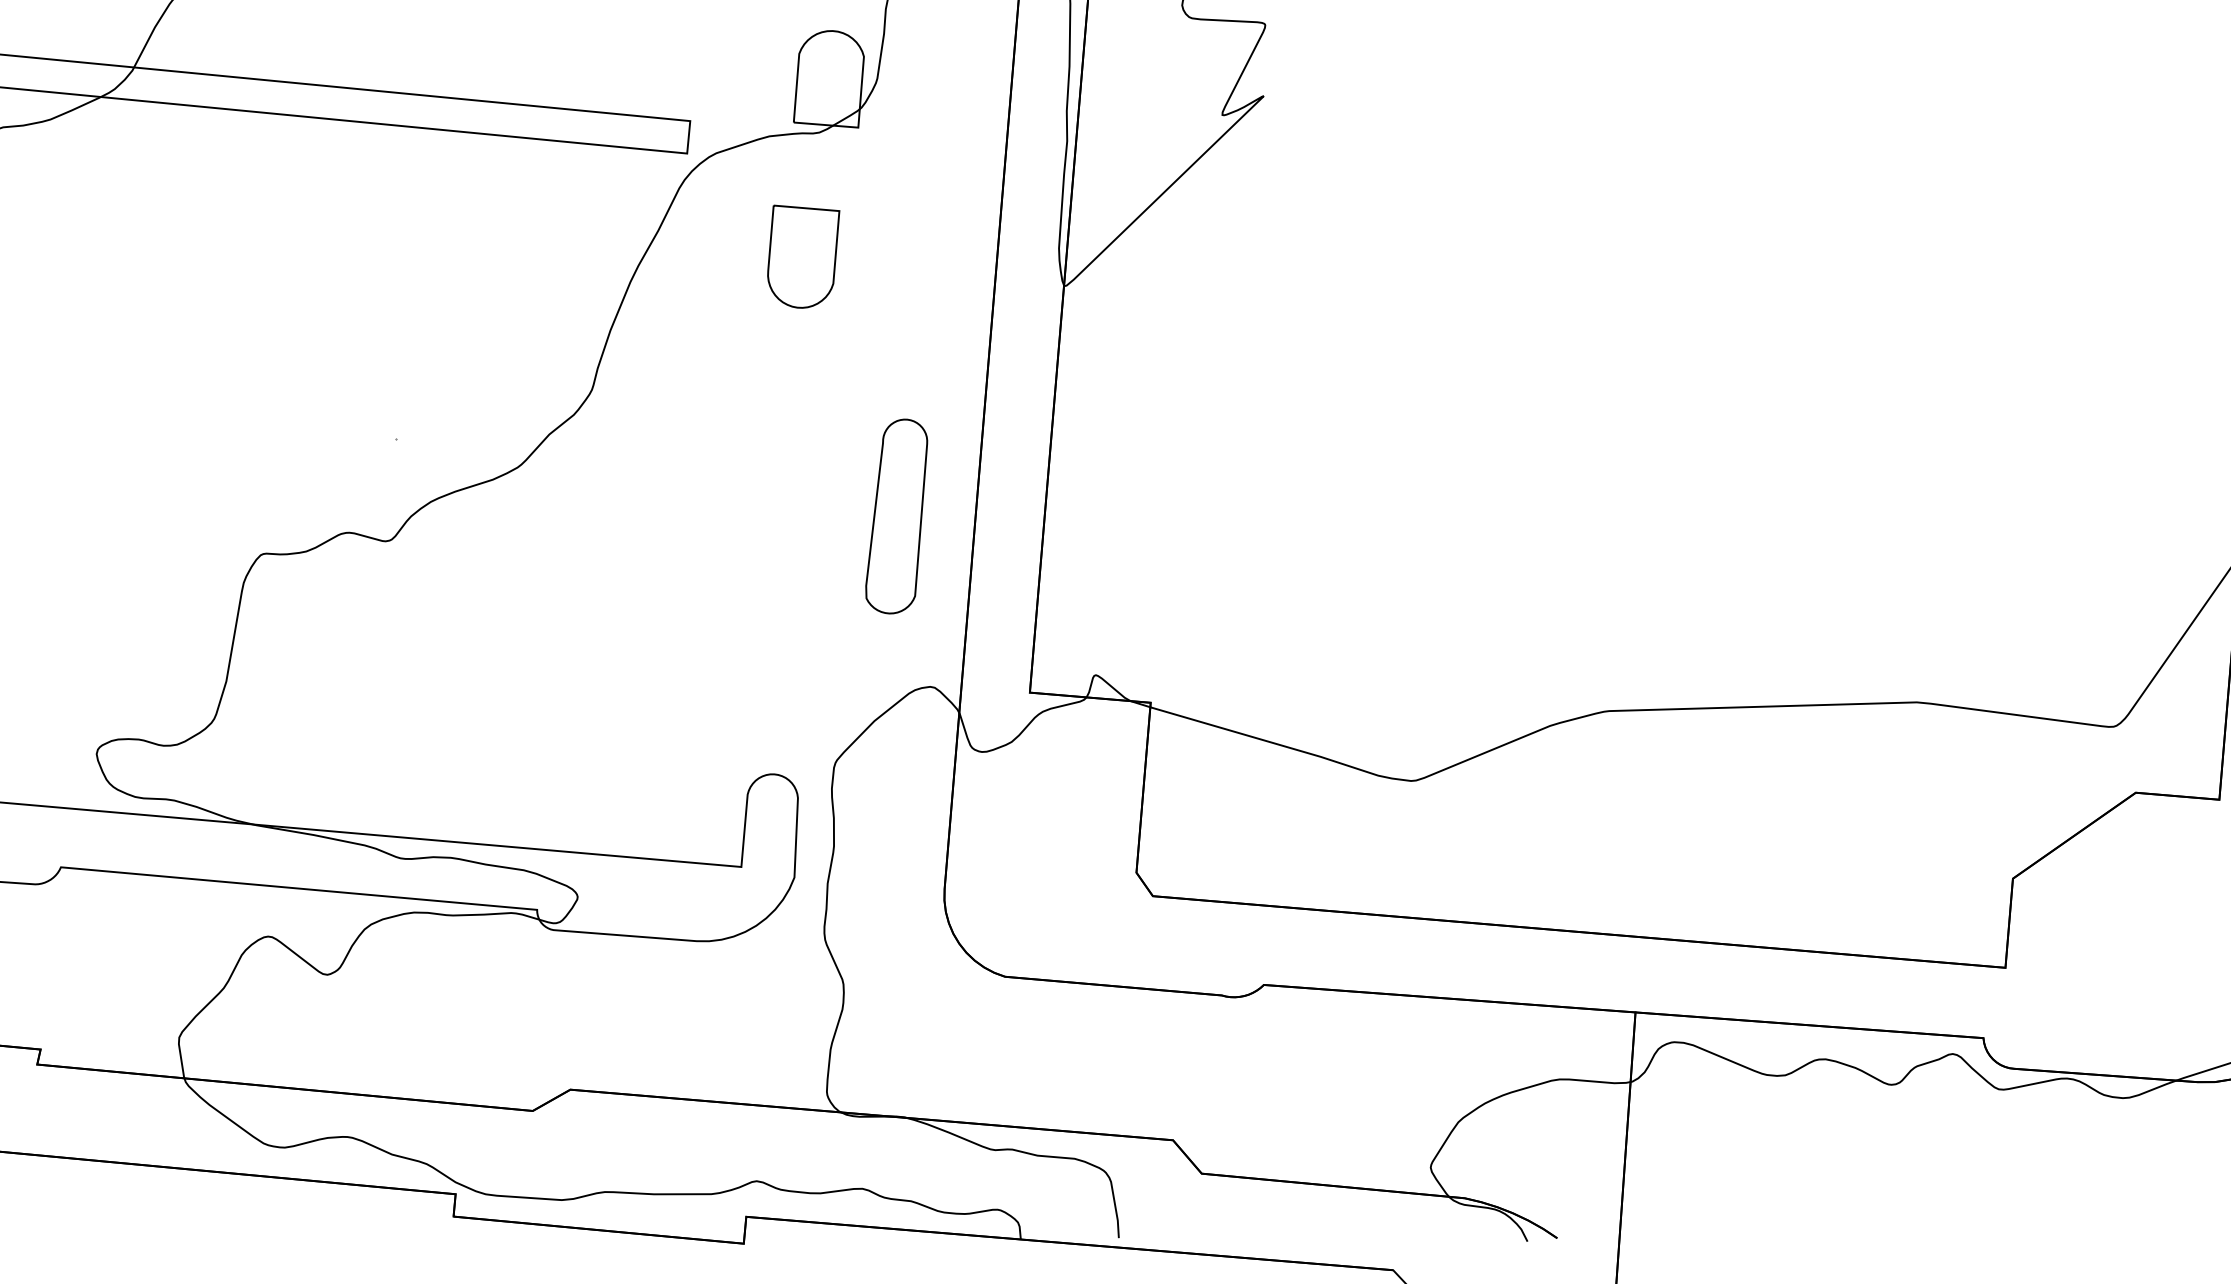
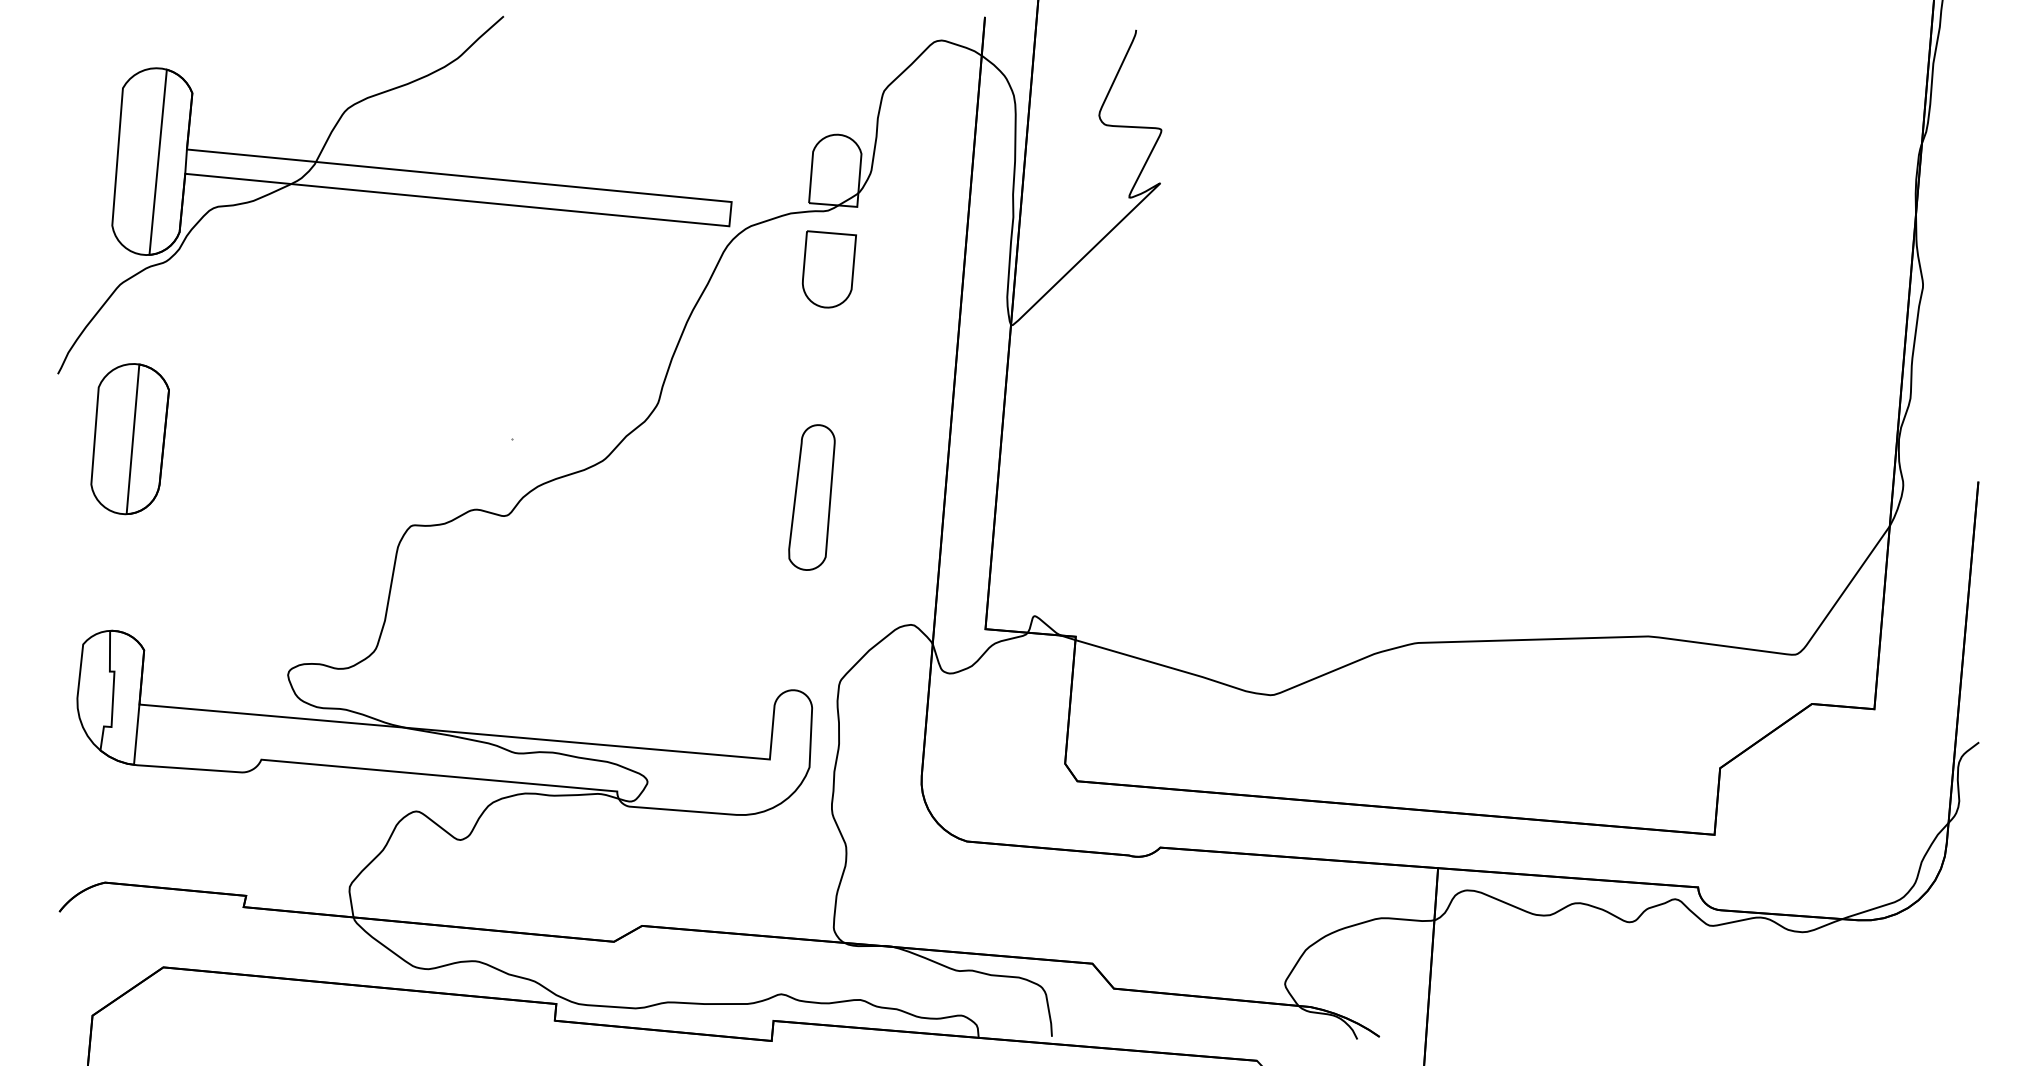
part: (802, 256) -> (828, 269), moved
part: (896, 516) -> (811, 497), moved

